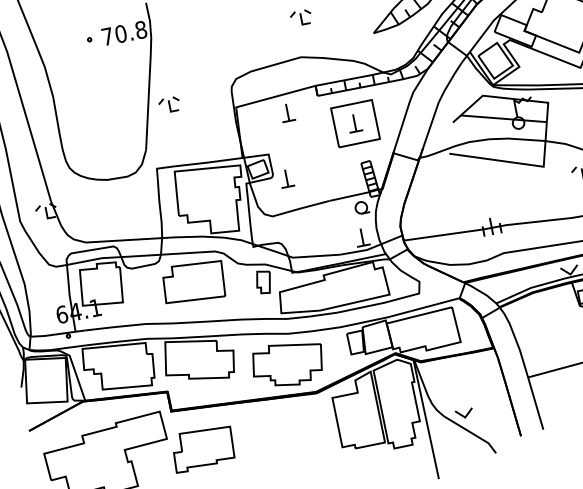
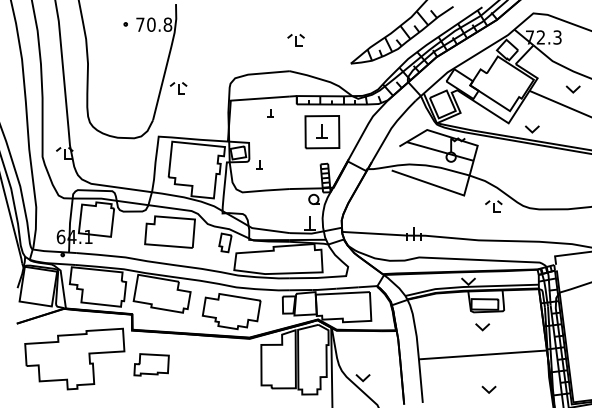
part: (287, 113) -> (270, 113), size x0.6
part: (286, 178) -> (259, 164), size x0.6
part: (203, 448) -> (151, 364), size x0.7

